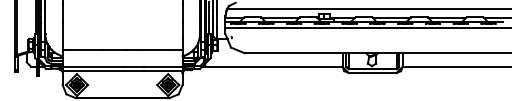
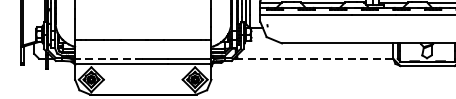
line: (92, 66) -> (109, 58), solid -> dashed
line: (272, 66) -> (313, 58), solid -> dashed

